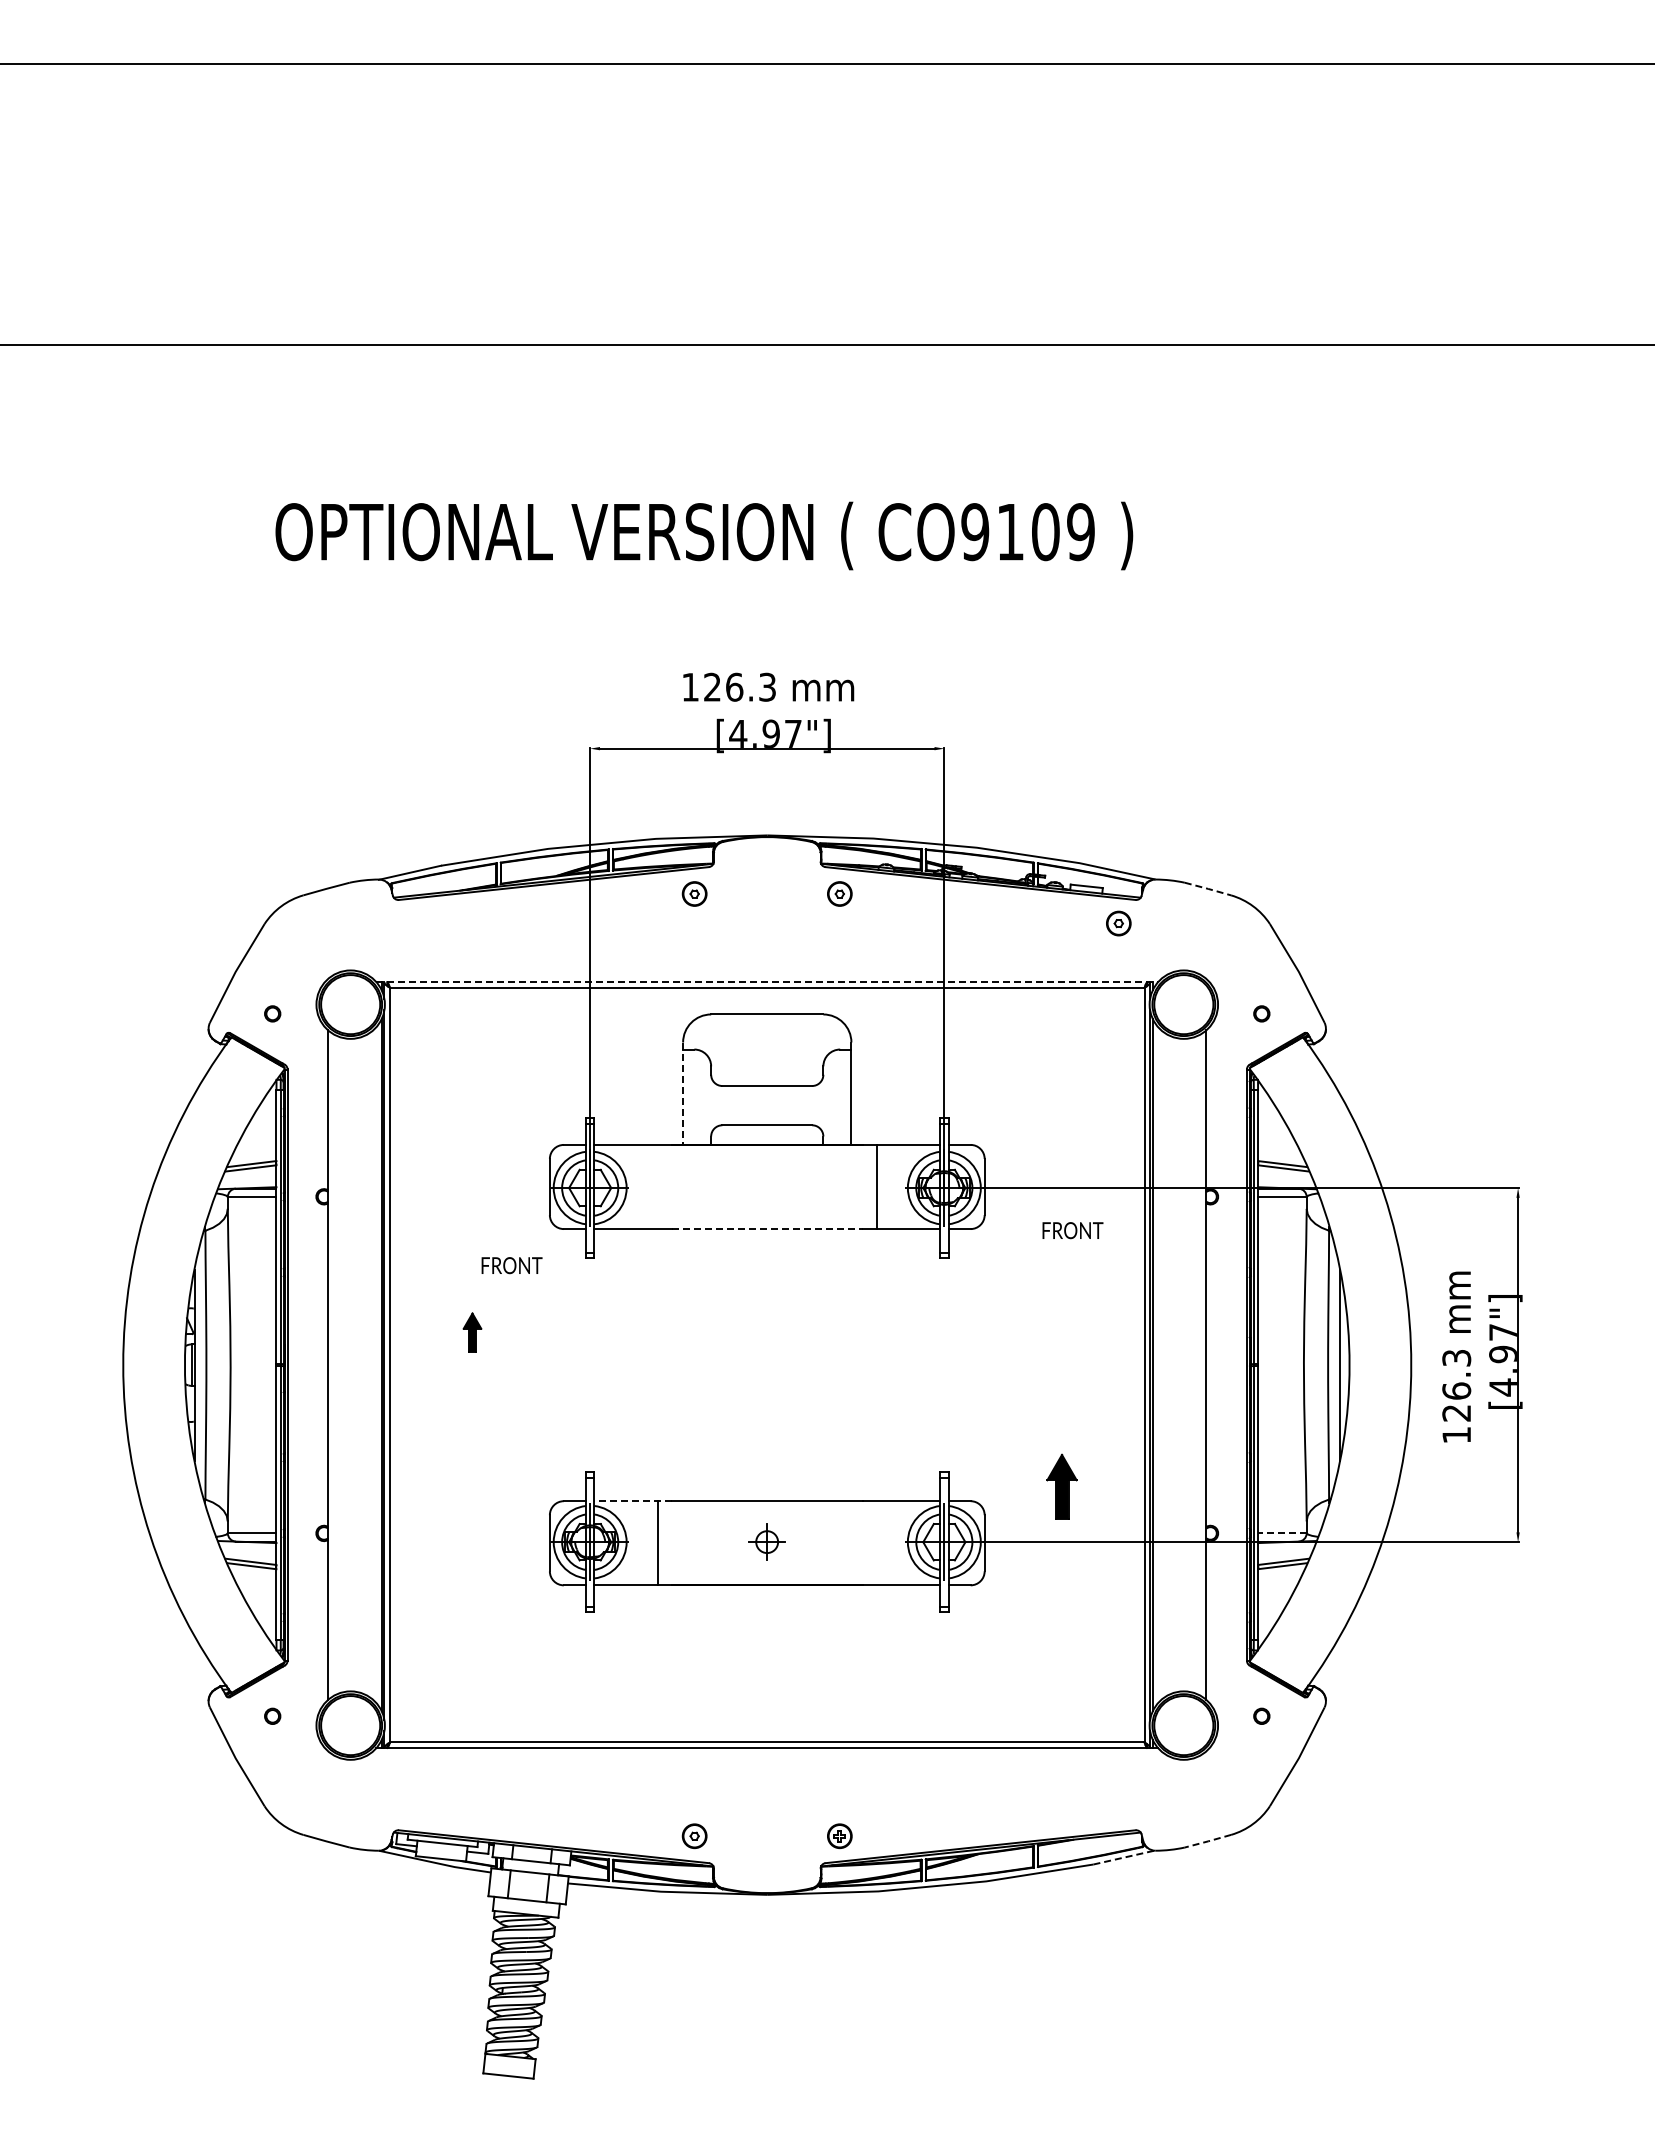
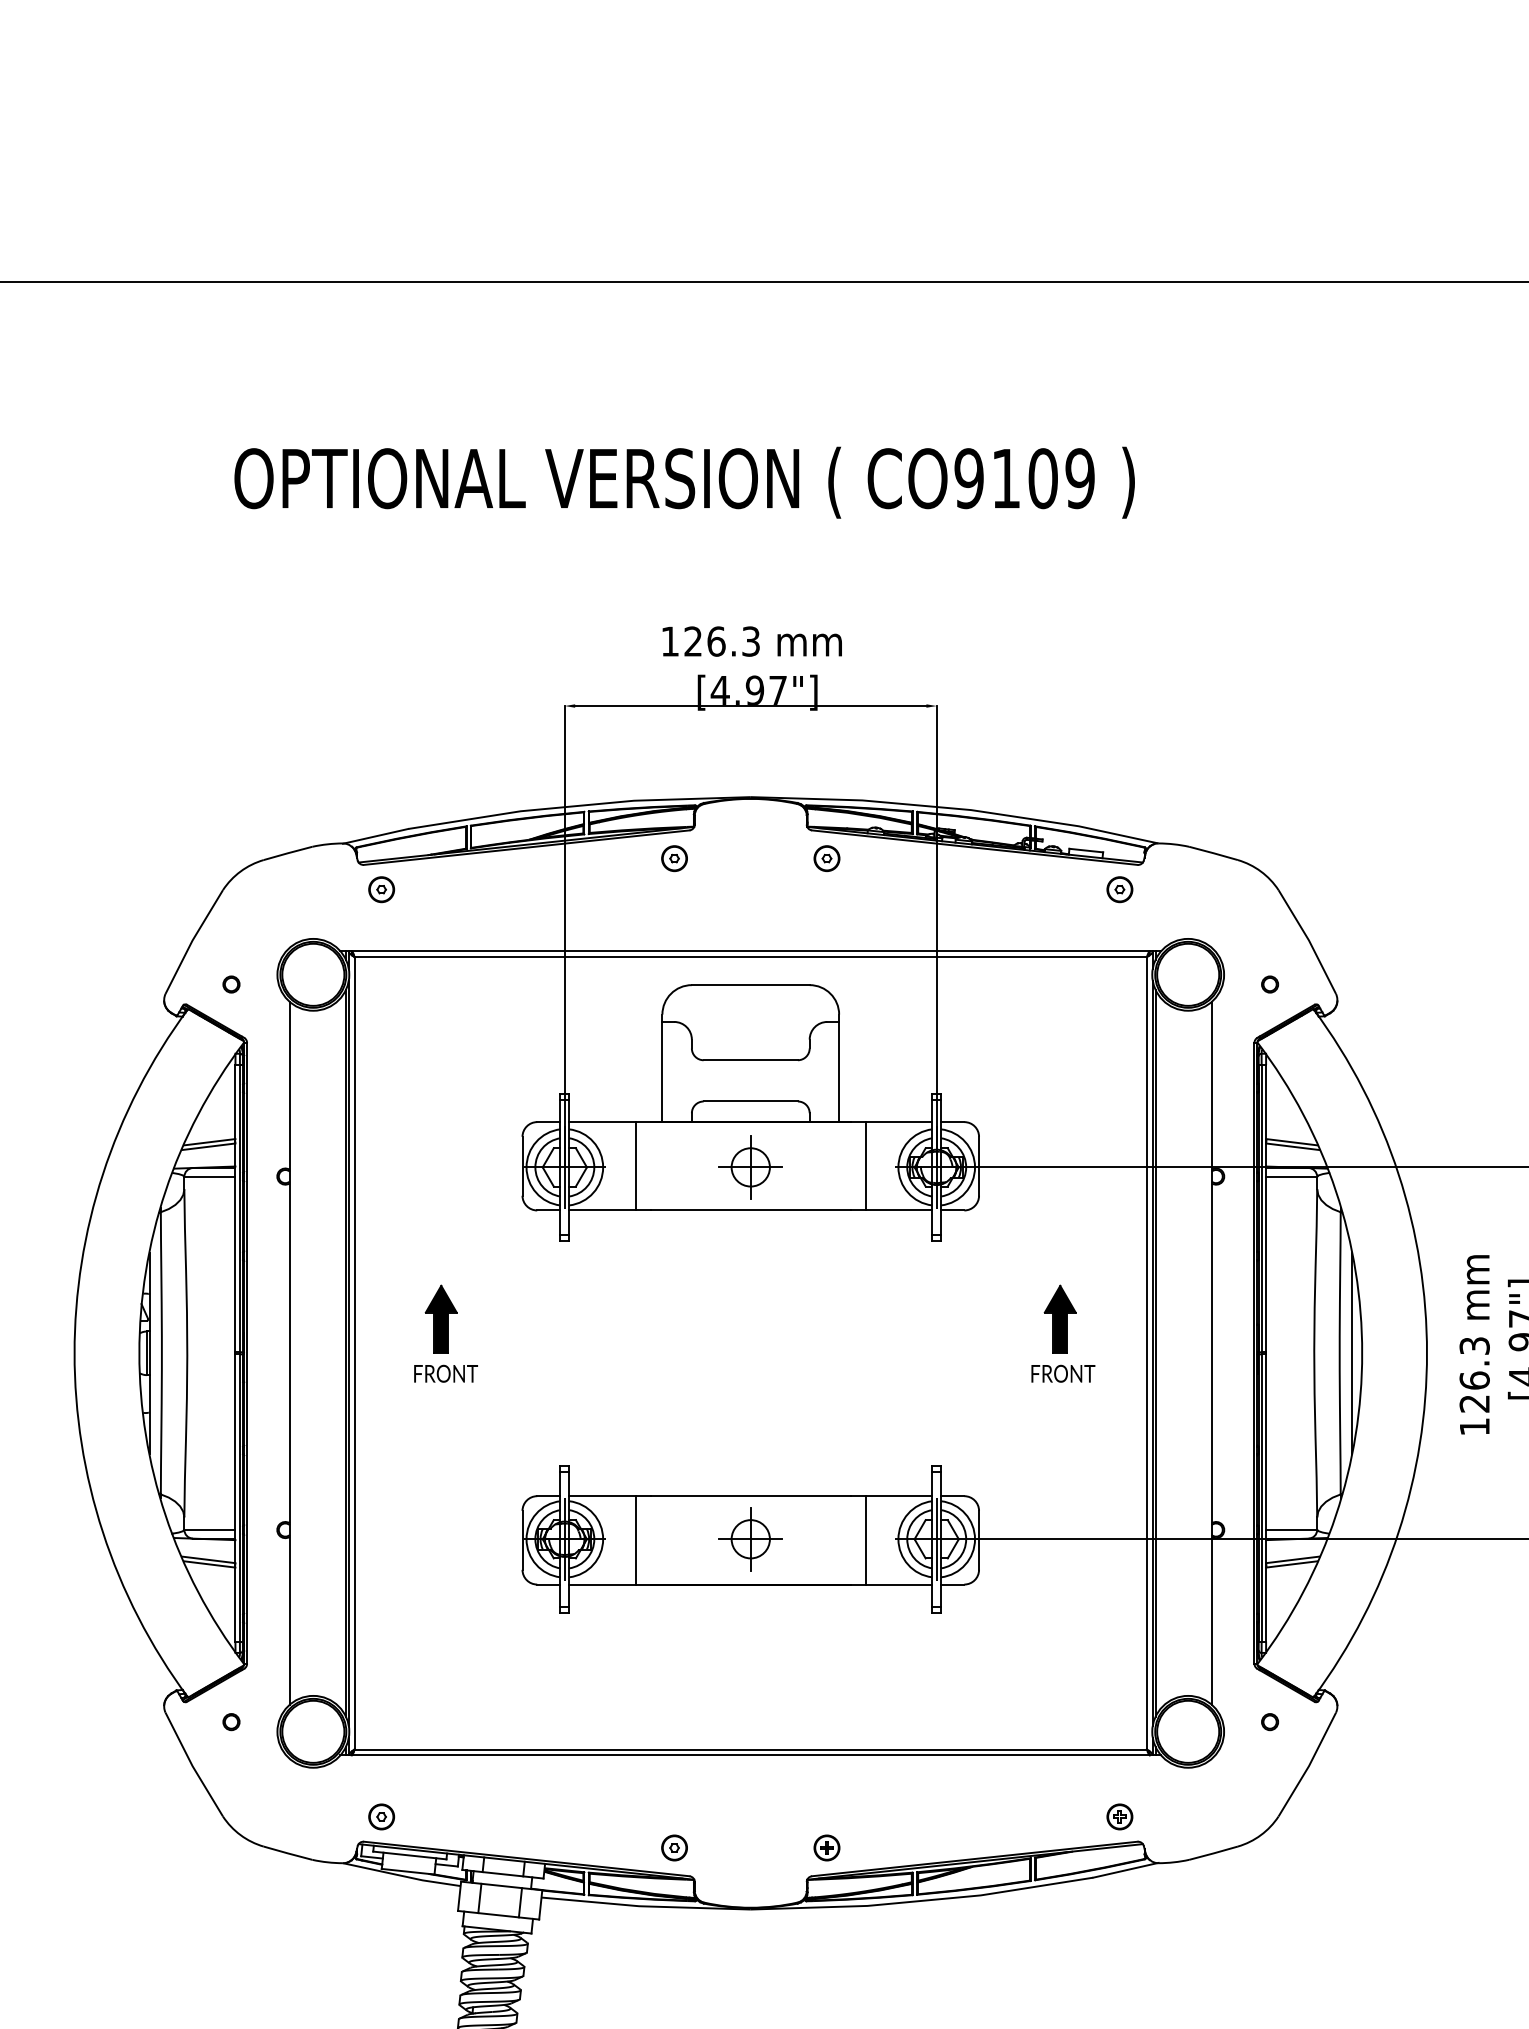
line: (1208, 888) -> (1214, 852), dashed -> solid
part: (415, 923) -> (381, 889), added
line: (767, 982) -> (751, 951), dashed -> solid
line: (683, 1094) -> (662, 1069), dashed -> solid
line: (657, 1186) -> (635, 1165), added
part: (766, 1187) -> (749, 1166), added
line: (767, 1229) -> (751, 1210), dashed -> solid
text: (1072, 1230) -> (1062, 1373), moved
text: (511, 1265) -> (445, 1373), moved
part: (472, 1332) -> (441, 1319), size x1.67
part: (1061, 1486) -> (1059, 1319), moved
line: (633, 1501) -> (610, 1496), dashed -> solid
line: (1281, 1533) -> (1290, 1530), dashed -> solid
part: (766, 1541) -> (749, 1538), size x1.67
line: (876, 1543) -> (865, 1540), added
part: (415, 1806) -> (381, 1816), added
part: (1118, 1806) -> (1119, 1816), added
line: (1208, 1841) -> (1214, 1853), dashed -> solid
line: (1124, 1857) -> (1125, 1870), dashed -> solid

